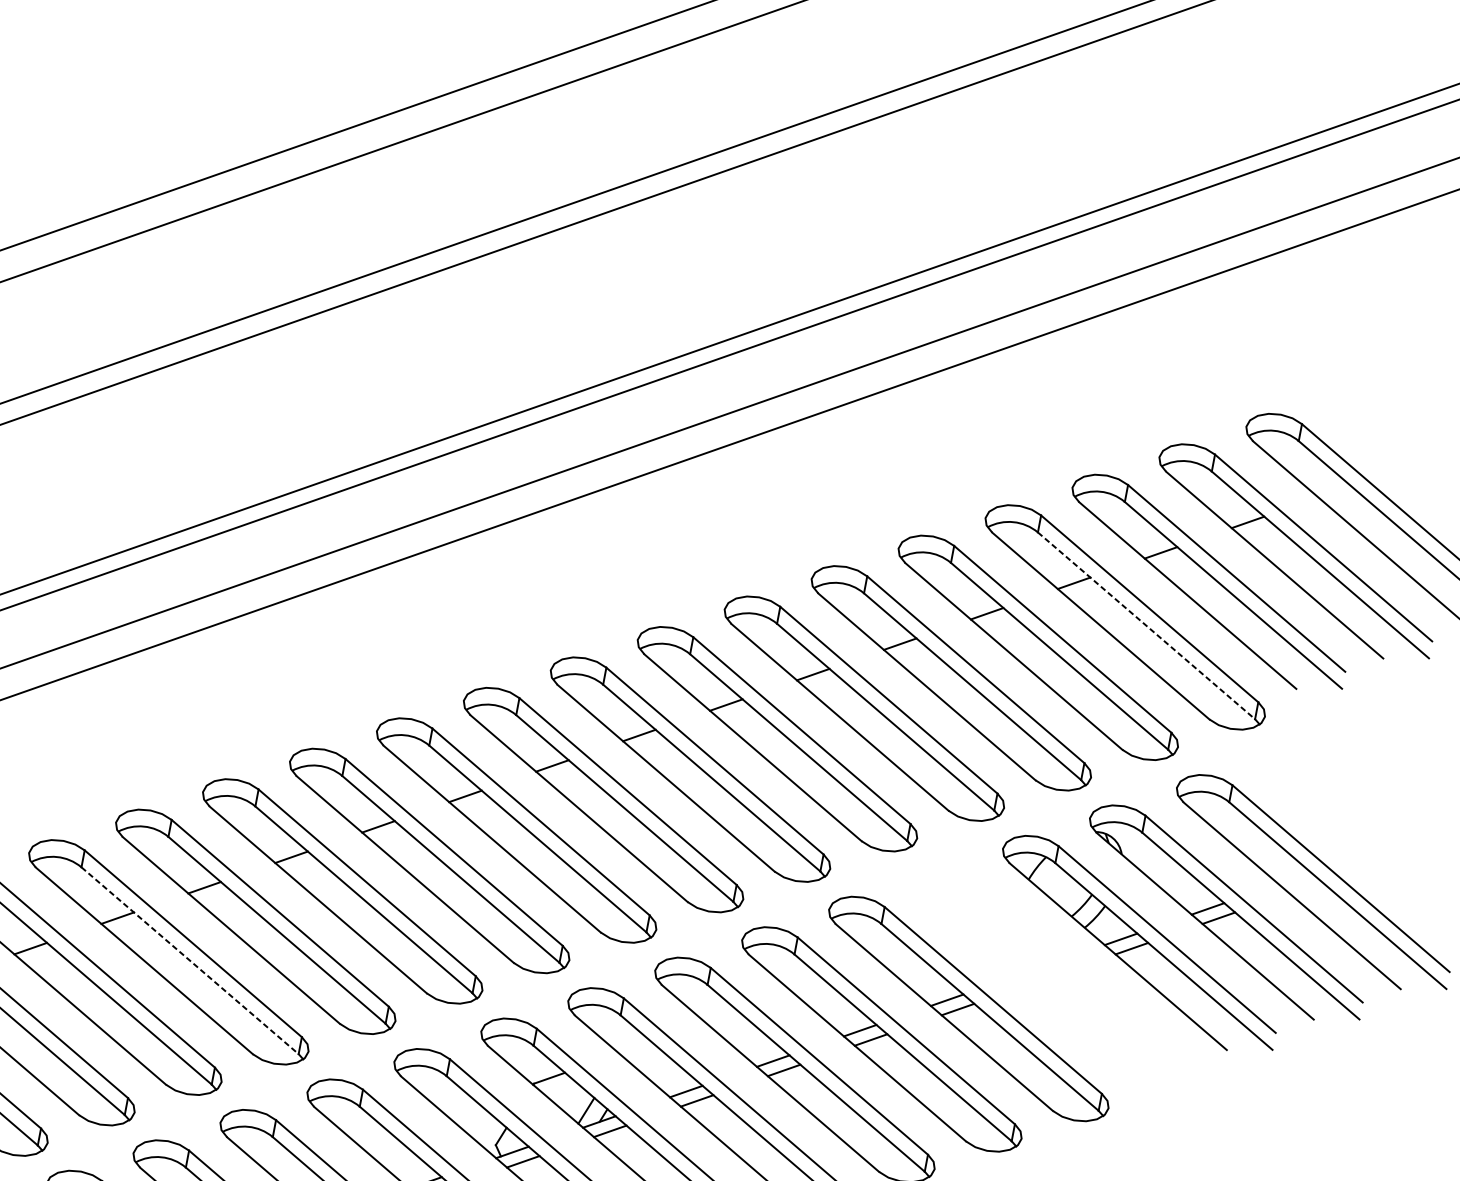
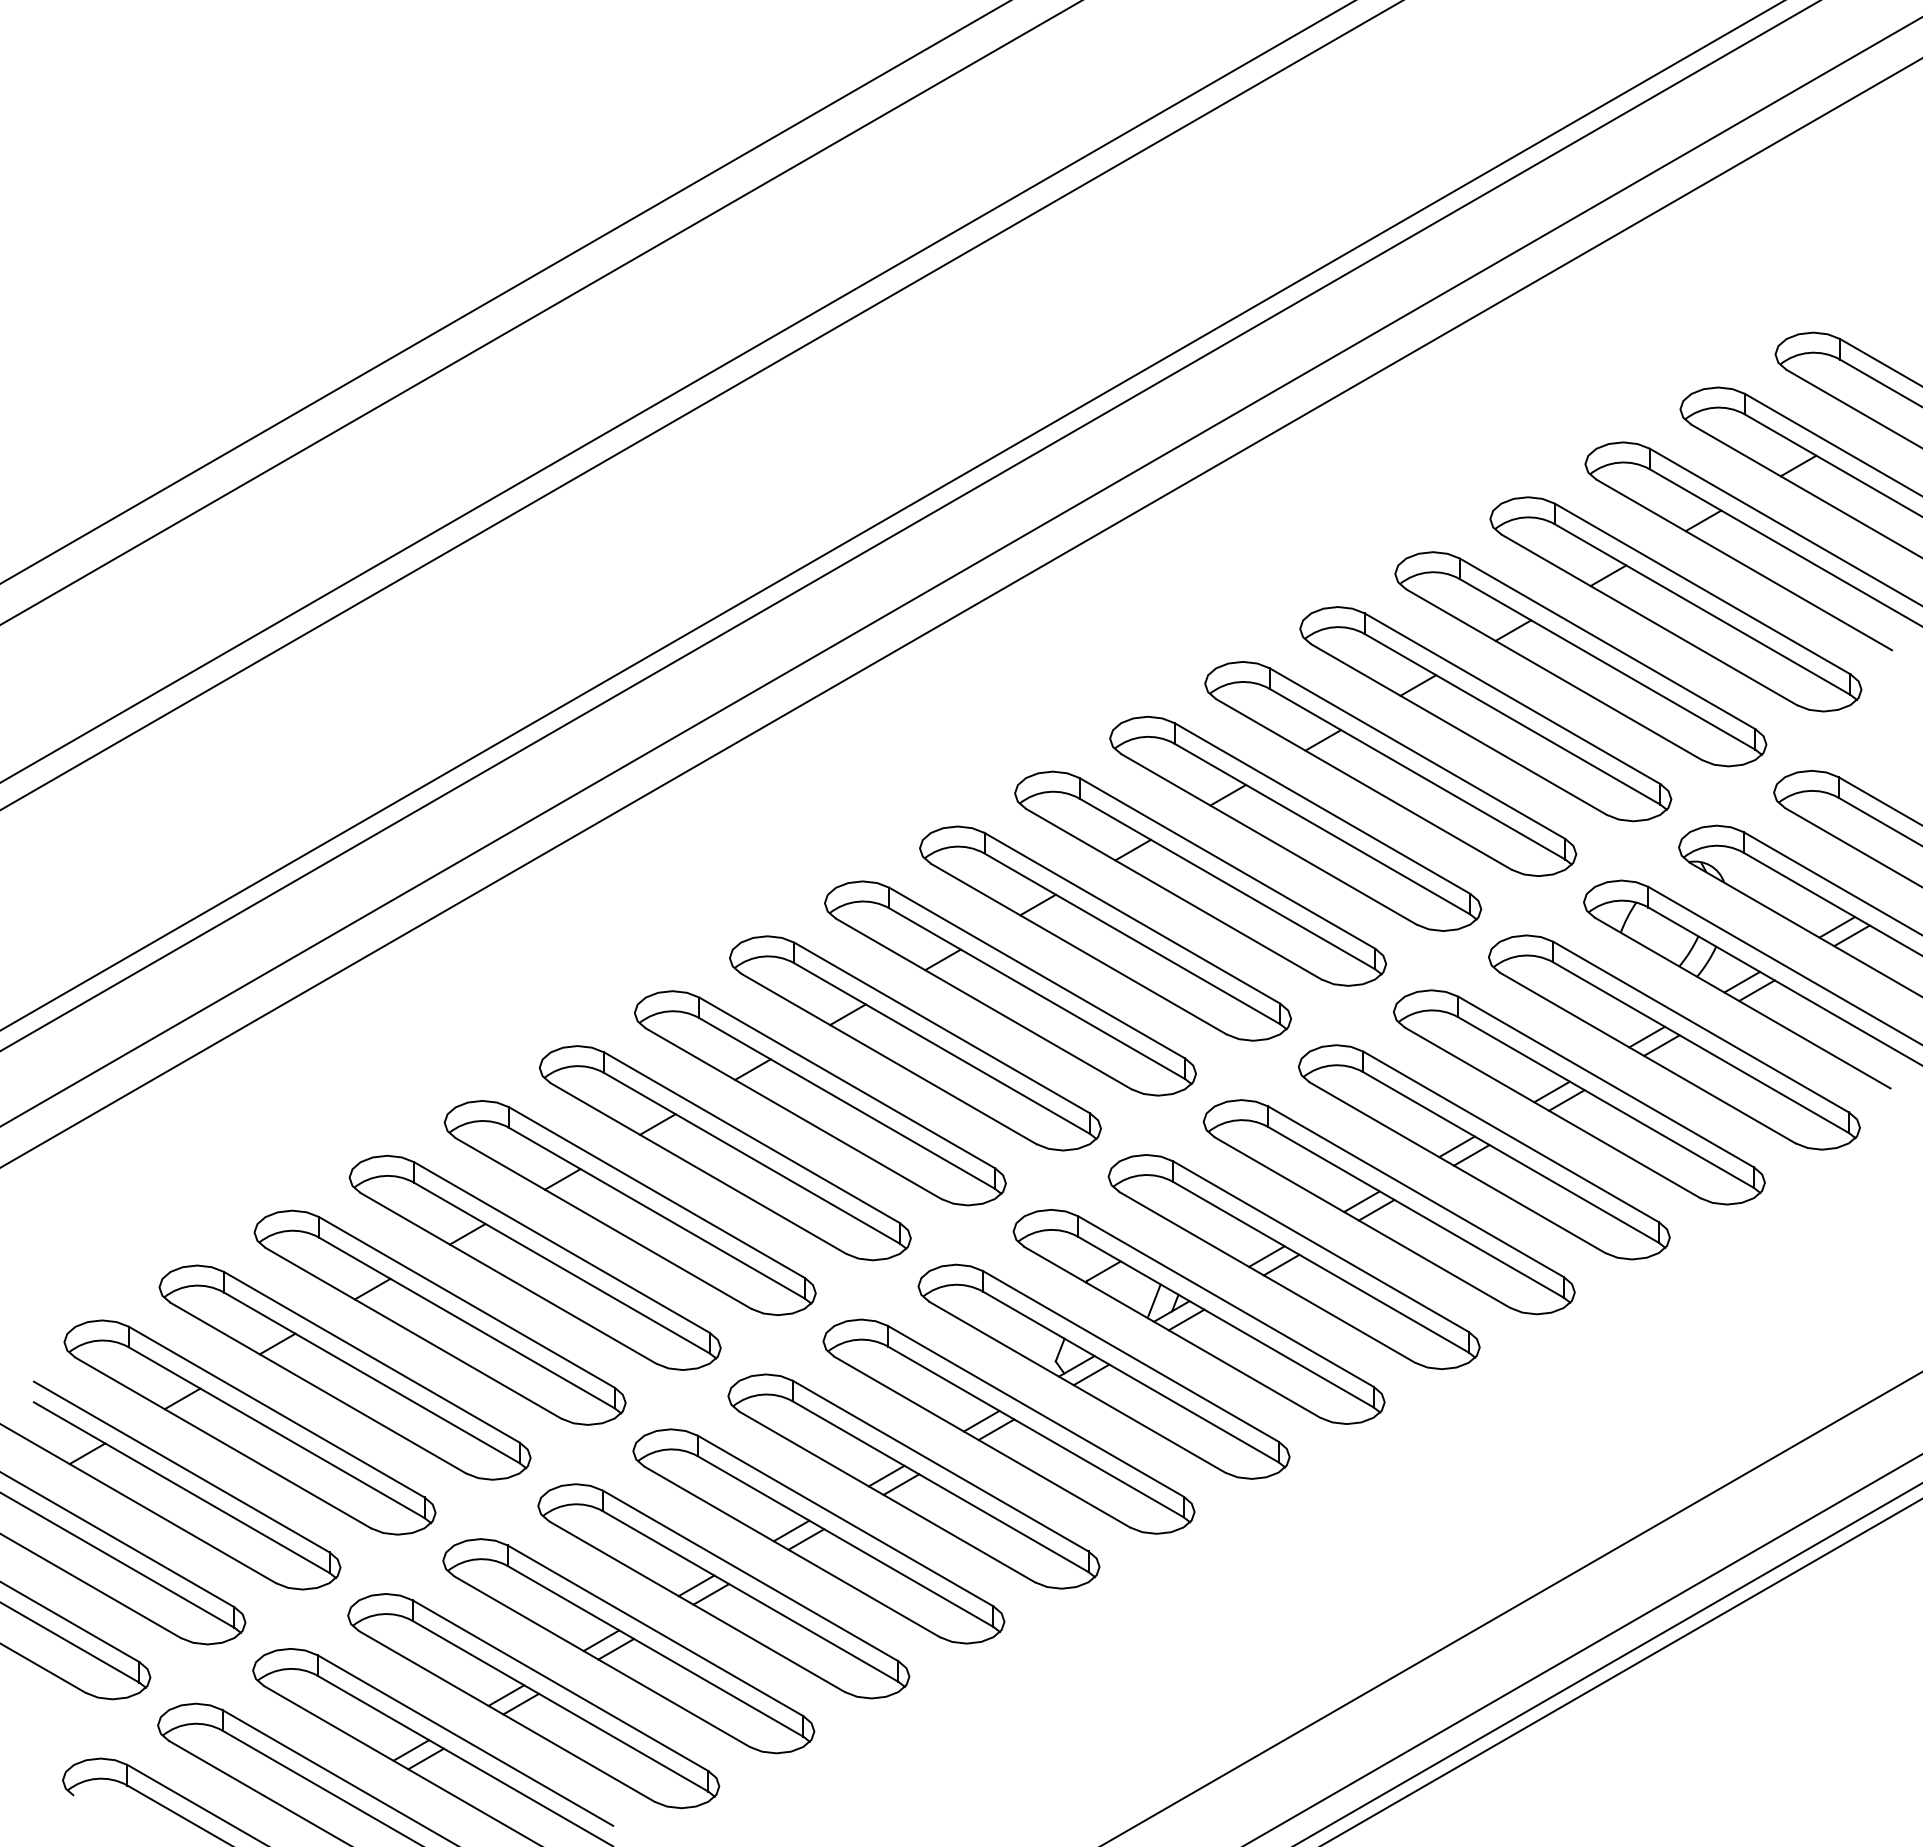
line: (1146, 625) -> (1702, 609), dashed -> solid
line: (190, 961) -> (657, 1213), dashed -> solid
part: (1055, 978) -> (1674, 1042), added

